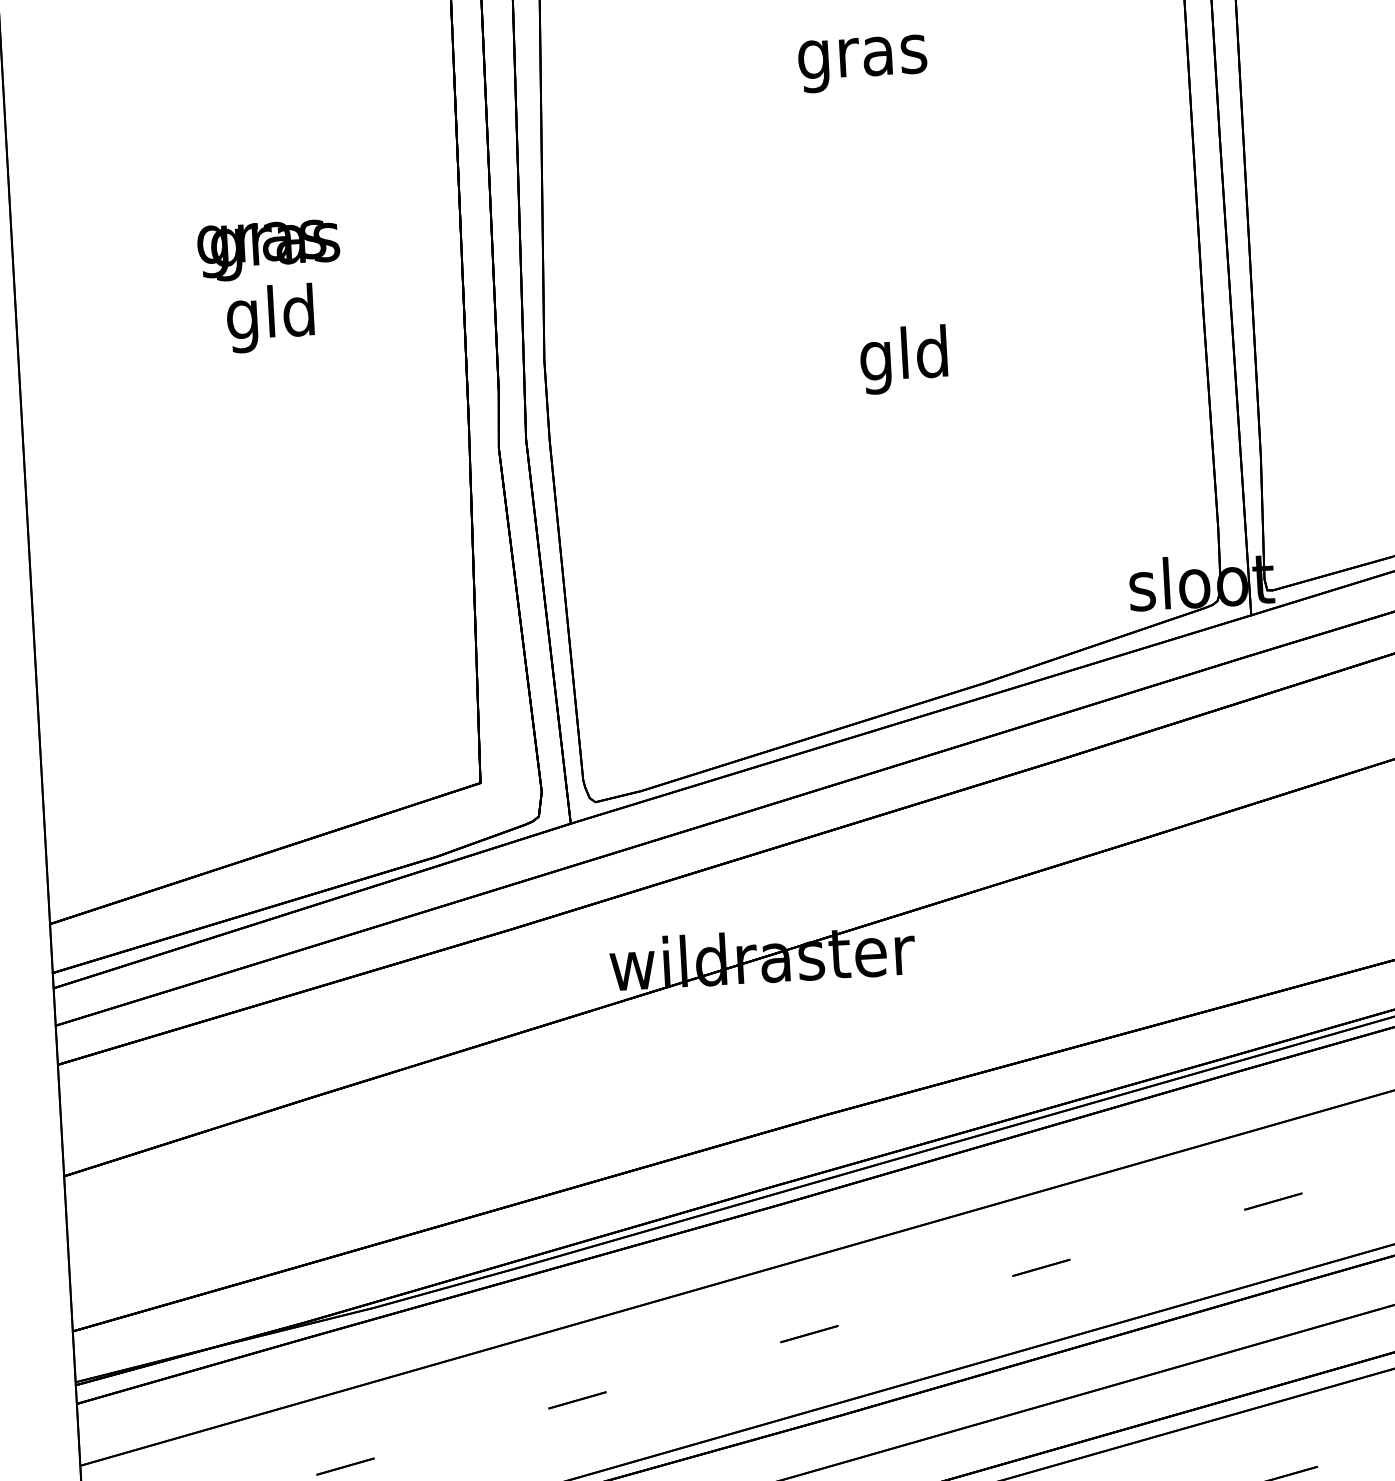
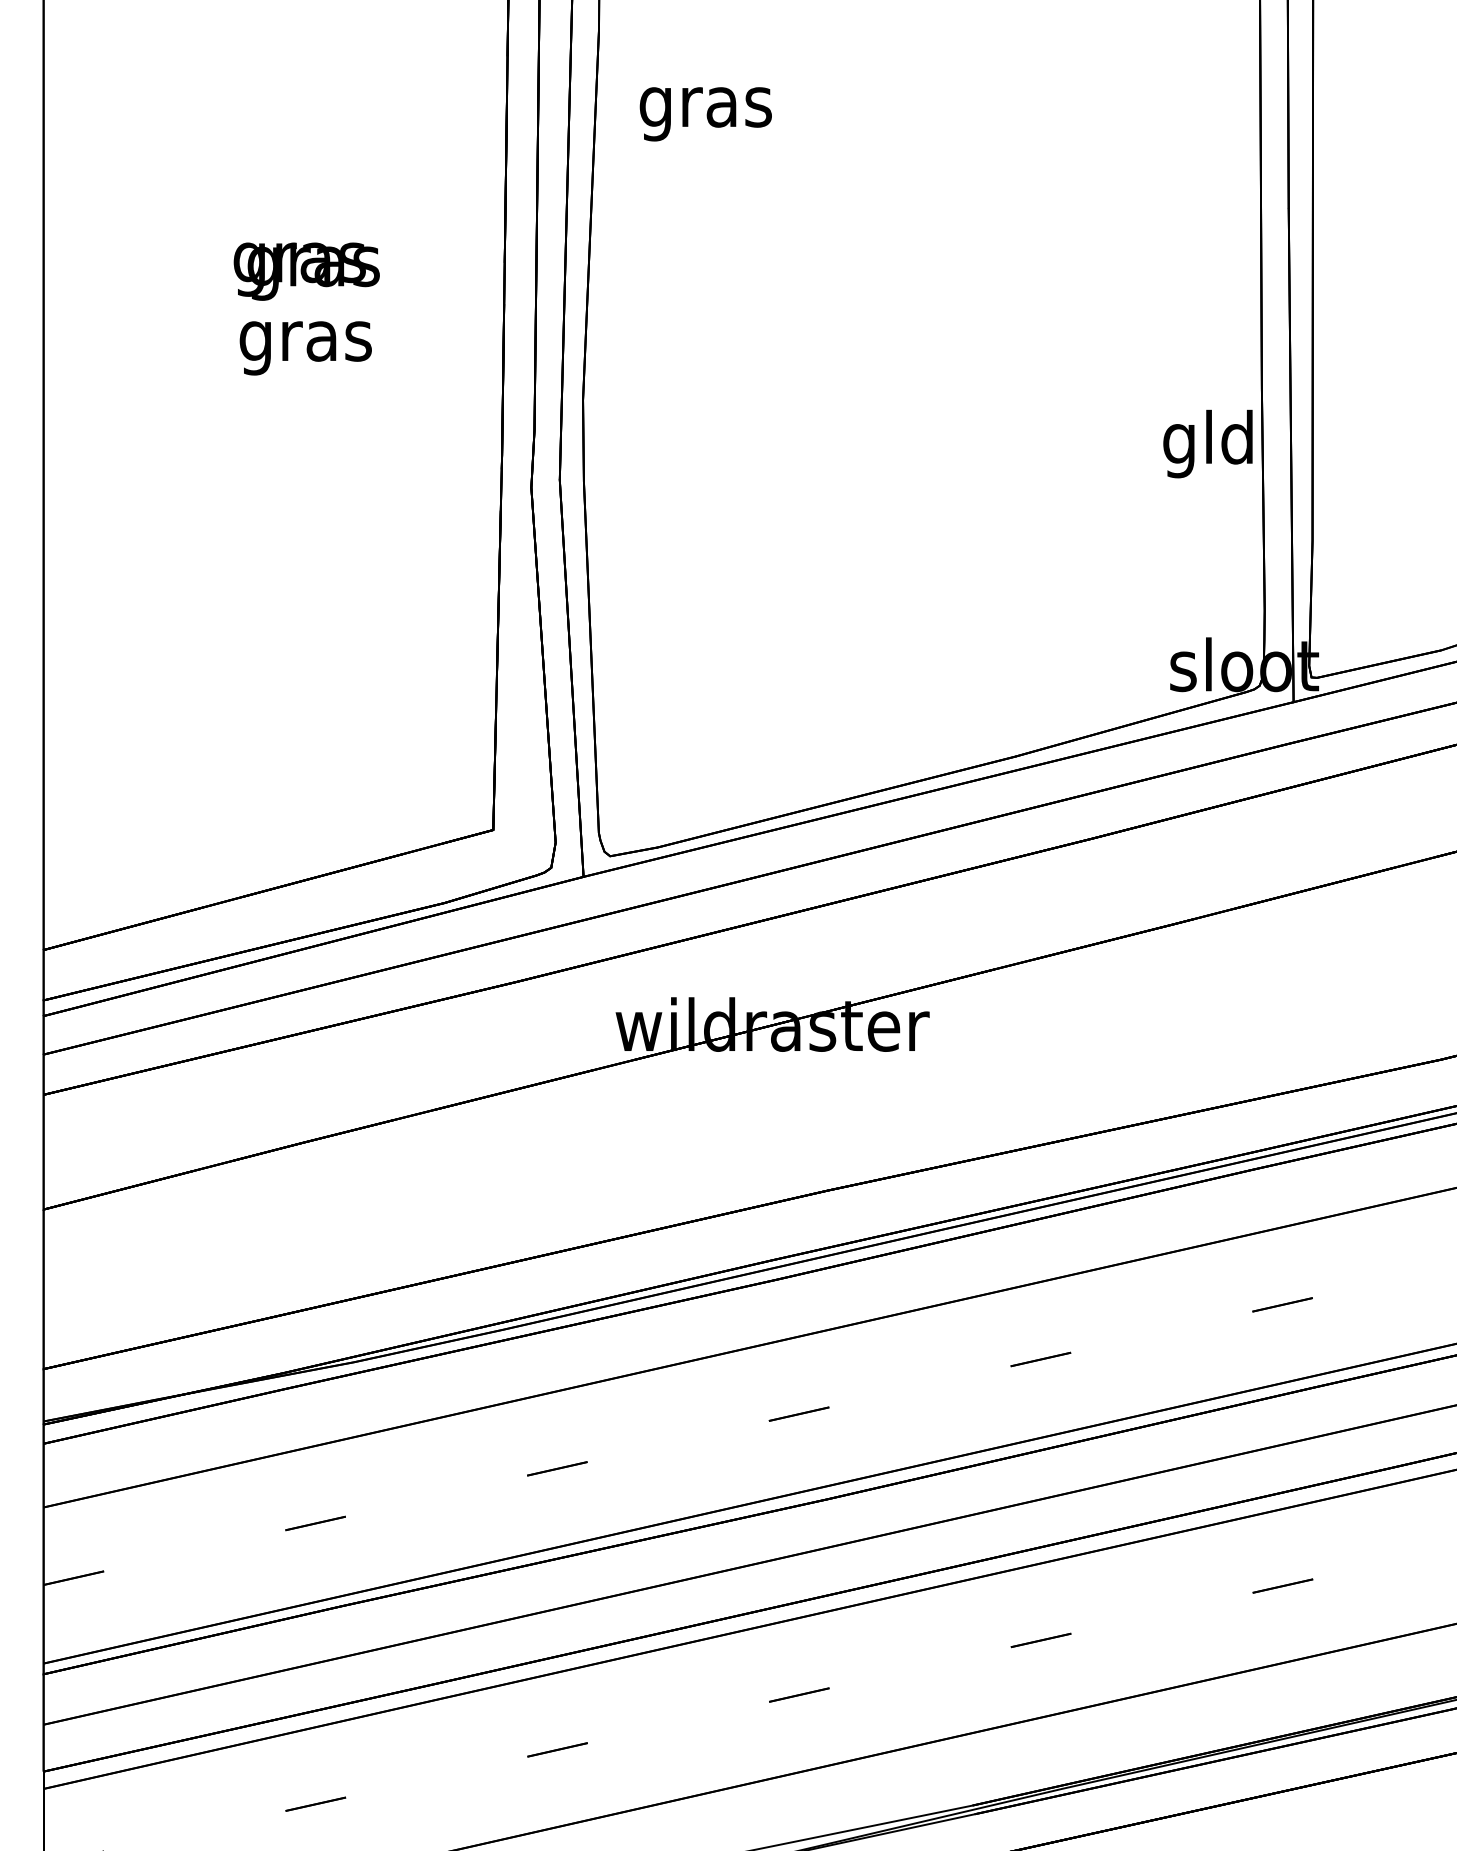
text: (862, 64) -> (705, 114), moved
text: (271, 318) -> (305, 341), gld -> gras
text: (903, 359) -> (1207, 443), moved

